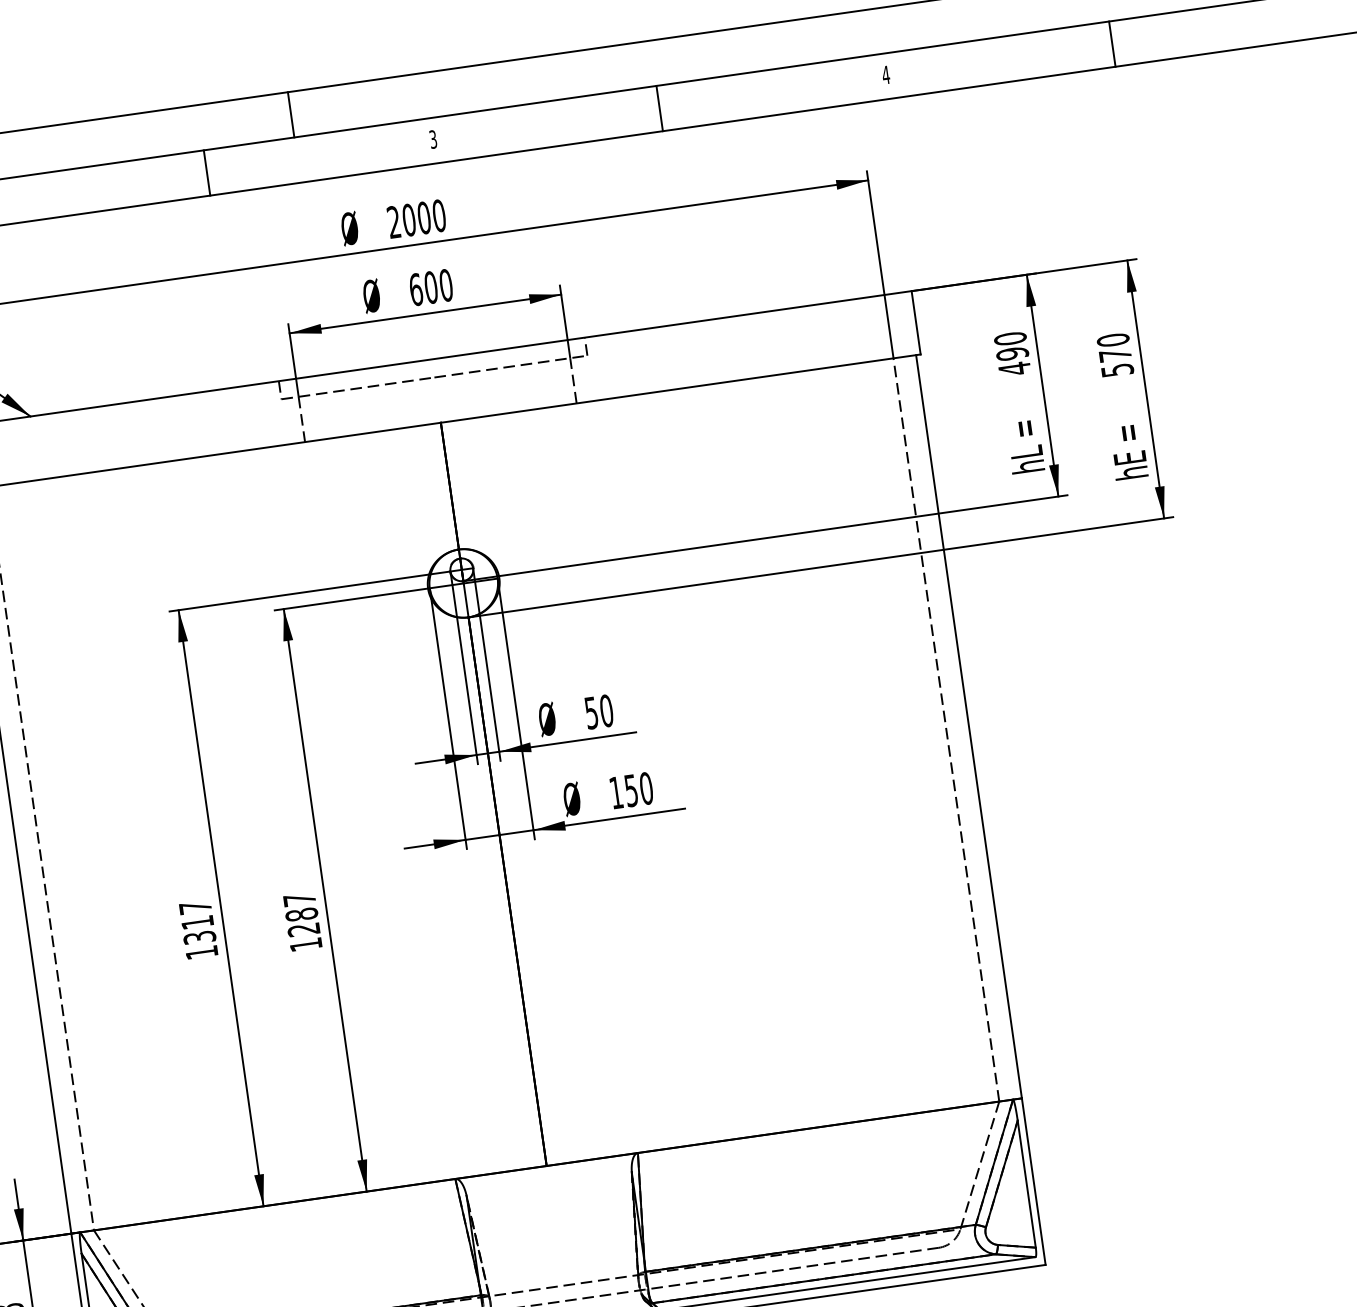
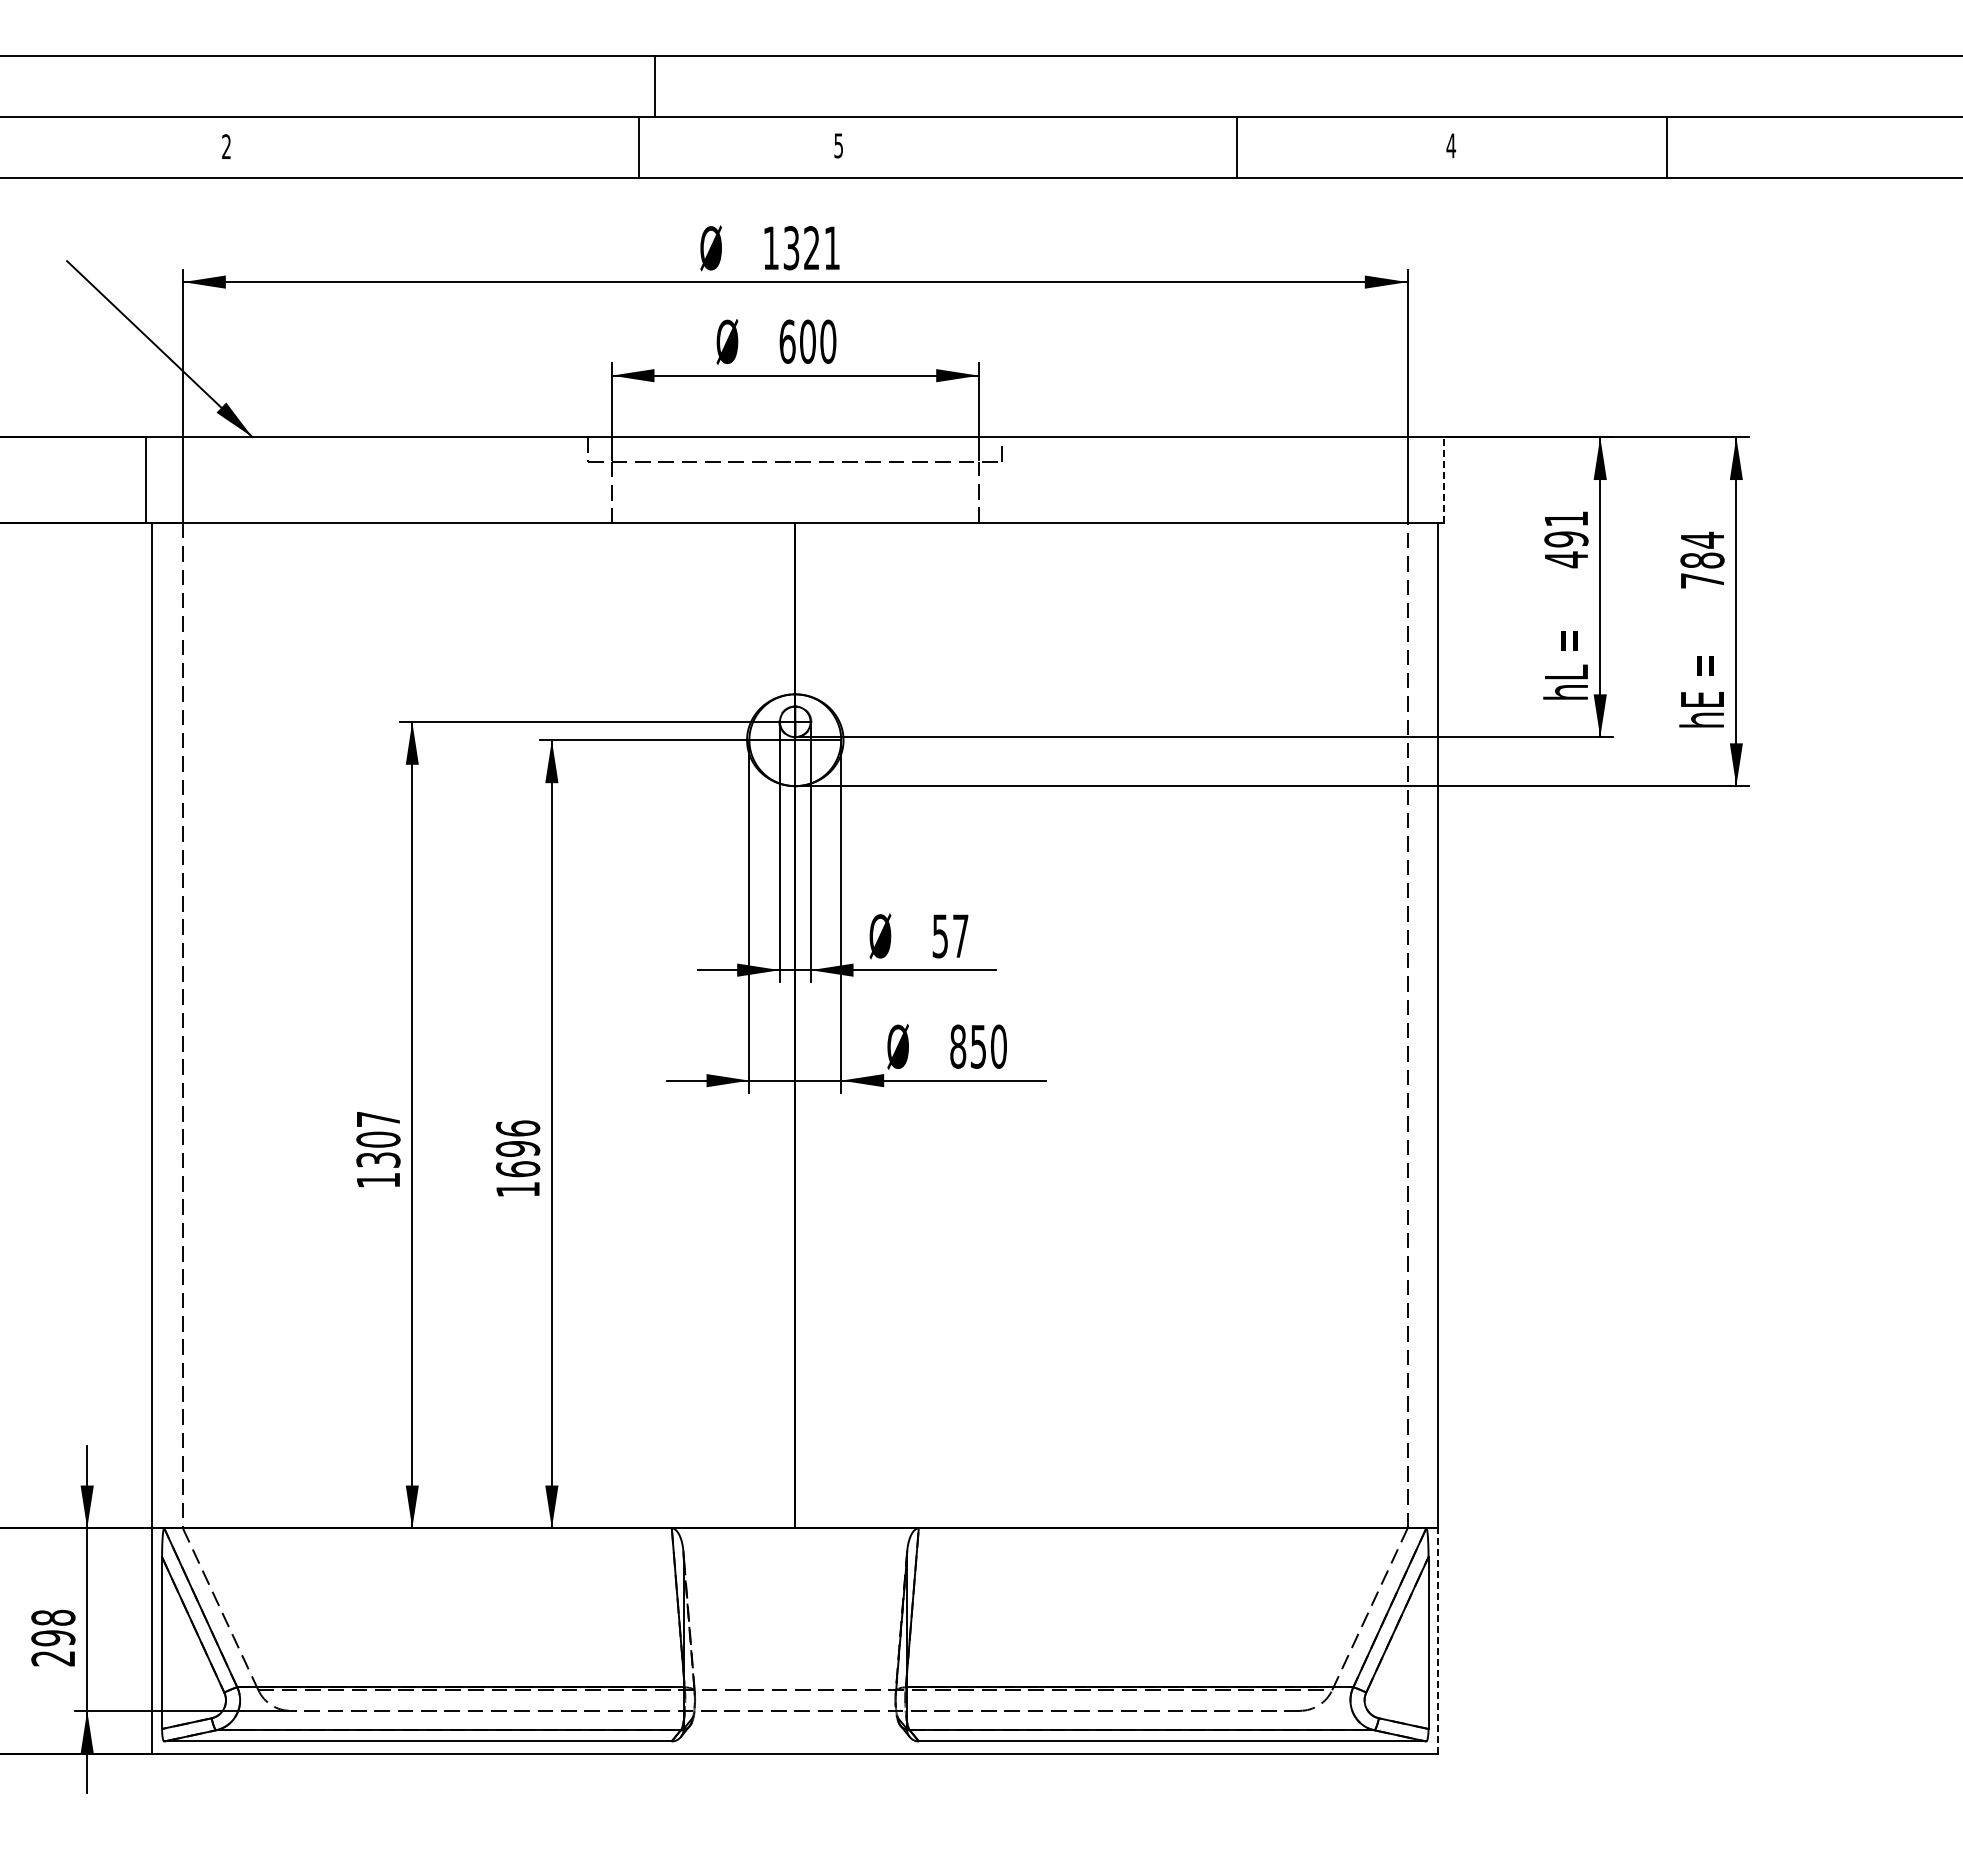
line: (1112, 44) -> (1667, 147), moved
line: (659, 108) -> (1236, 147), moved
text: (433, 139) -> (838, 145), 3 -> 5
line: (207, 172) -> (639, 147), moved
text: (416, 219) -> (801, 248), 2000 -> 1321
line: (916, 323) -> (1444, 480), solid -> dashed
text: (1010, 338) -> (1566, 518), 490 -> 491
text: (1115, 354) -> (1702, 559), 570 -> 784
text: (606, 711) -> (960, 936), 50 -> 57
text: (616, 792) -> (958, 1046), 150 -> 850
text: (301, 914) -> (517, 1148), 1287 -> 1696
text: (197, 922) -> (378, 1139), 1317 -> 1307
line: (1033, 1181) -> (1438, 1641), solid -> dashed

